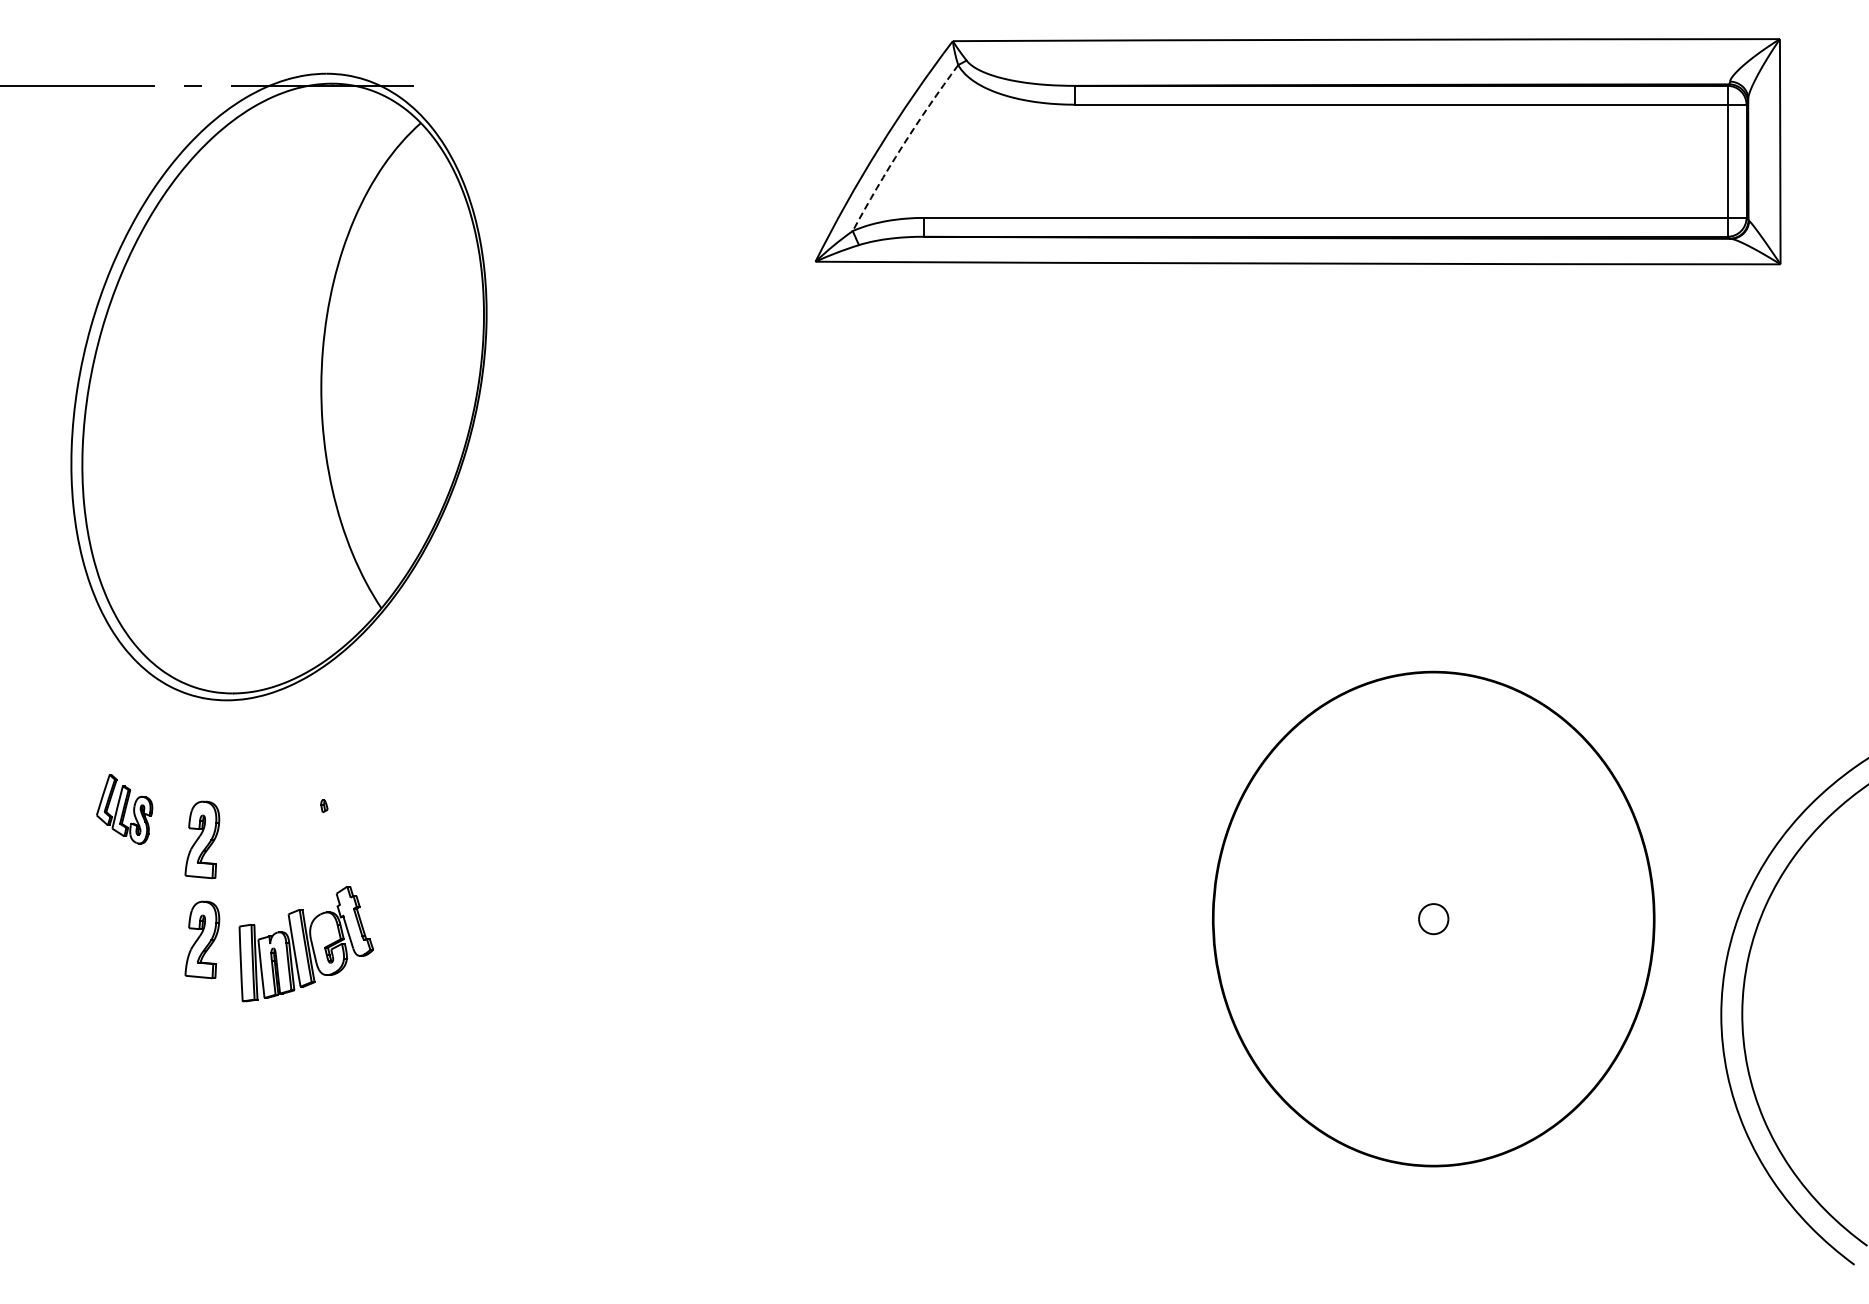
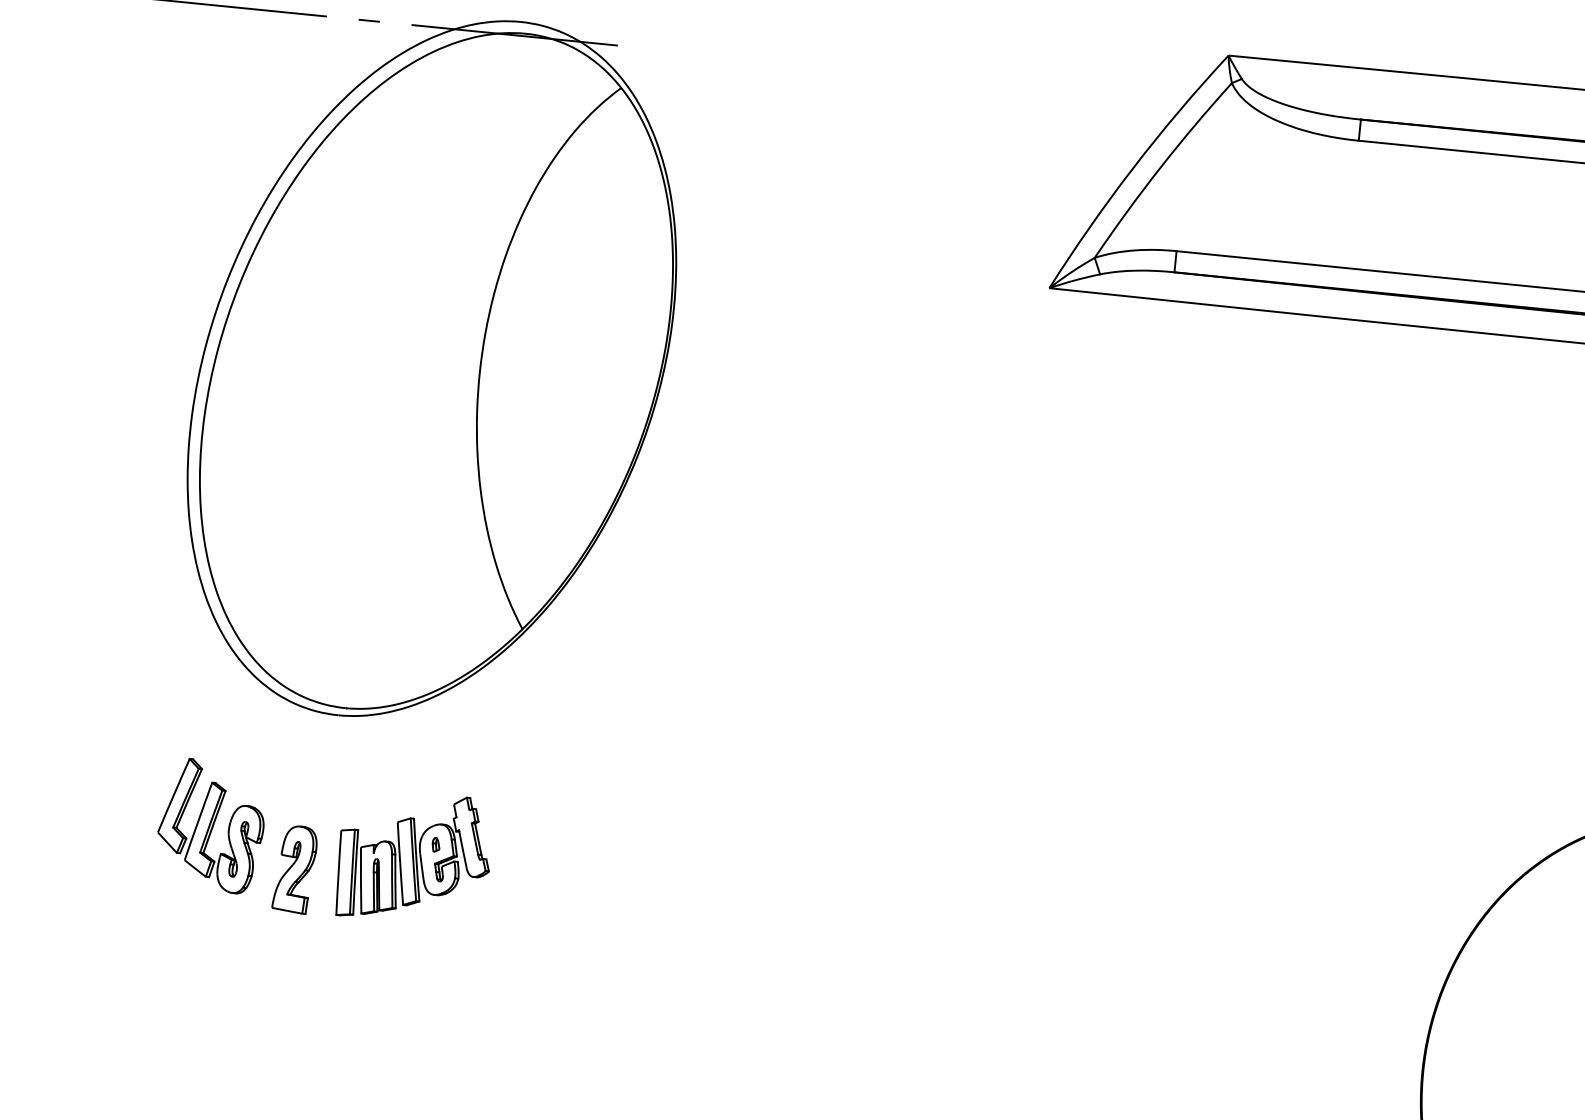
arc: (902, 146) -> (1160, 168), dashed -> solid
part: (124, 809) -> (211, 826), size x1.67
part: (202, 939) -> (284, 981), removed
part: (305, 944) -> (413, 858), moved

